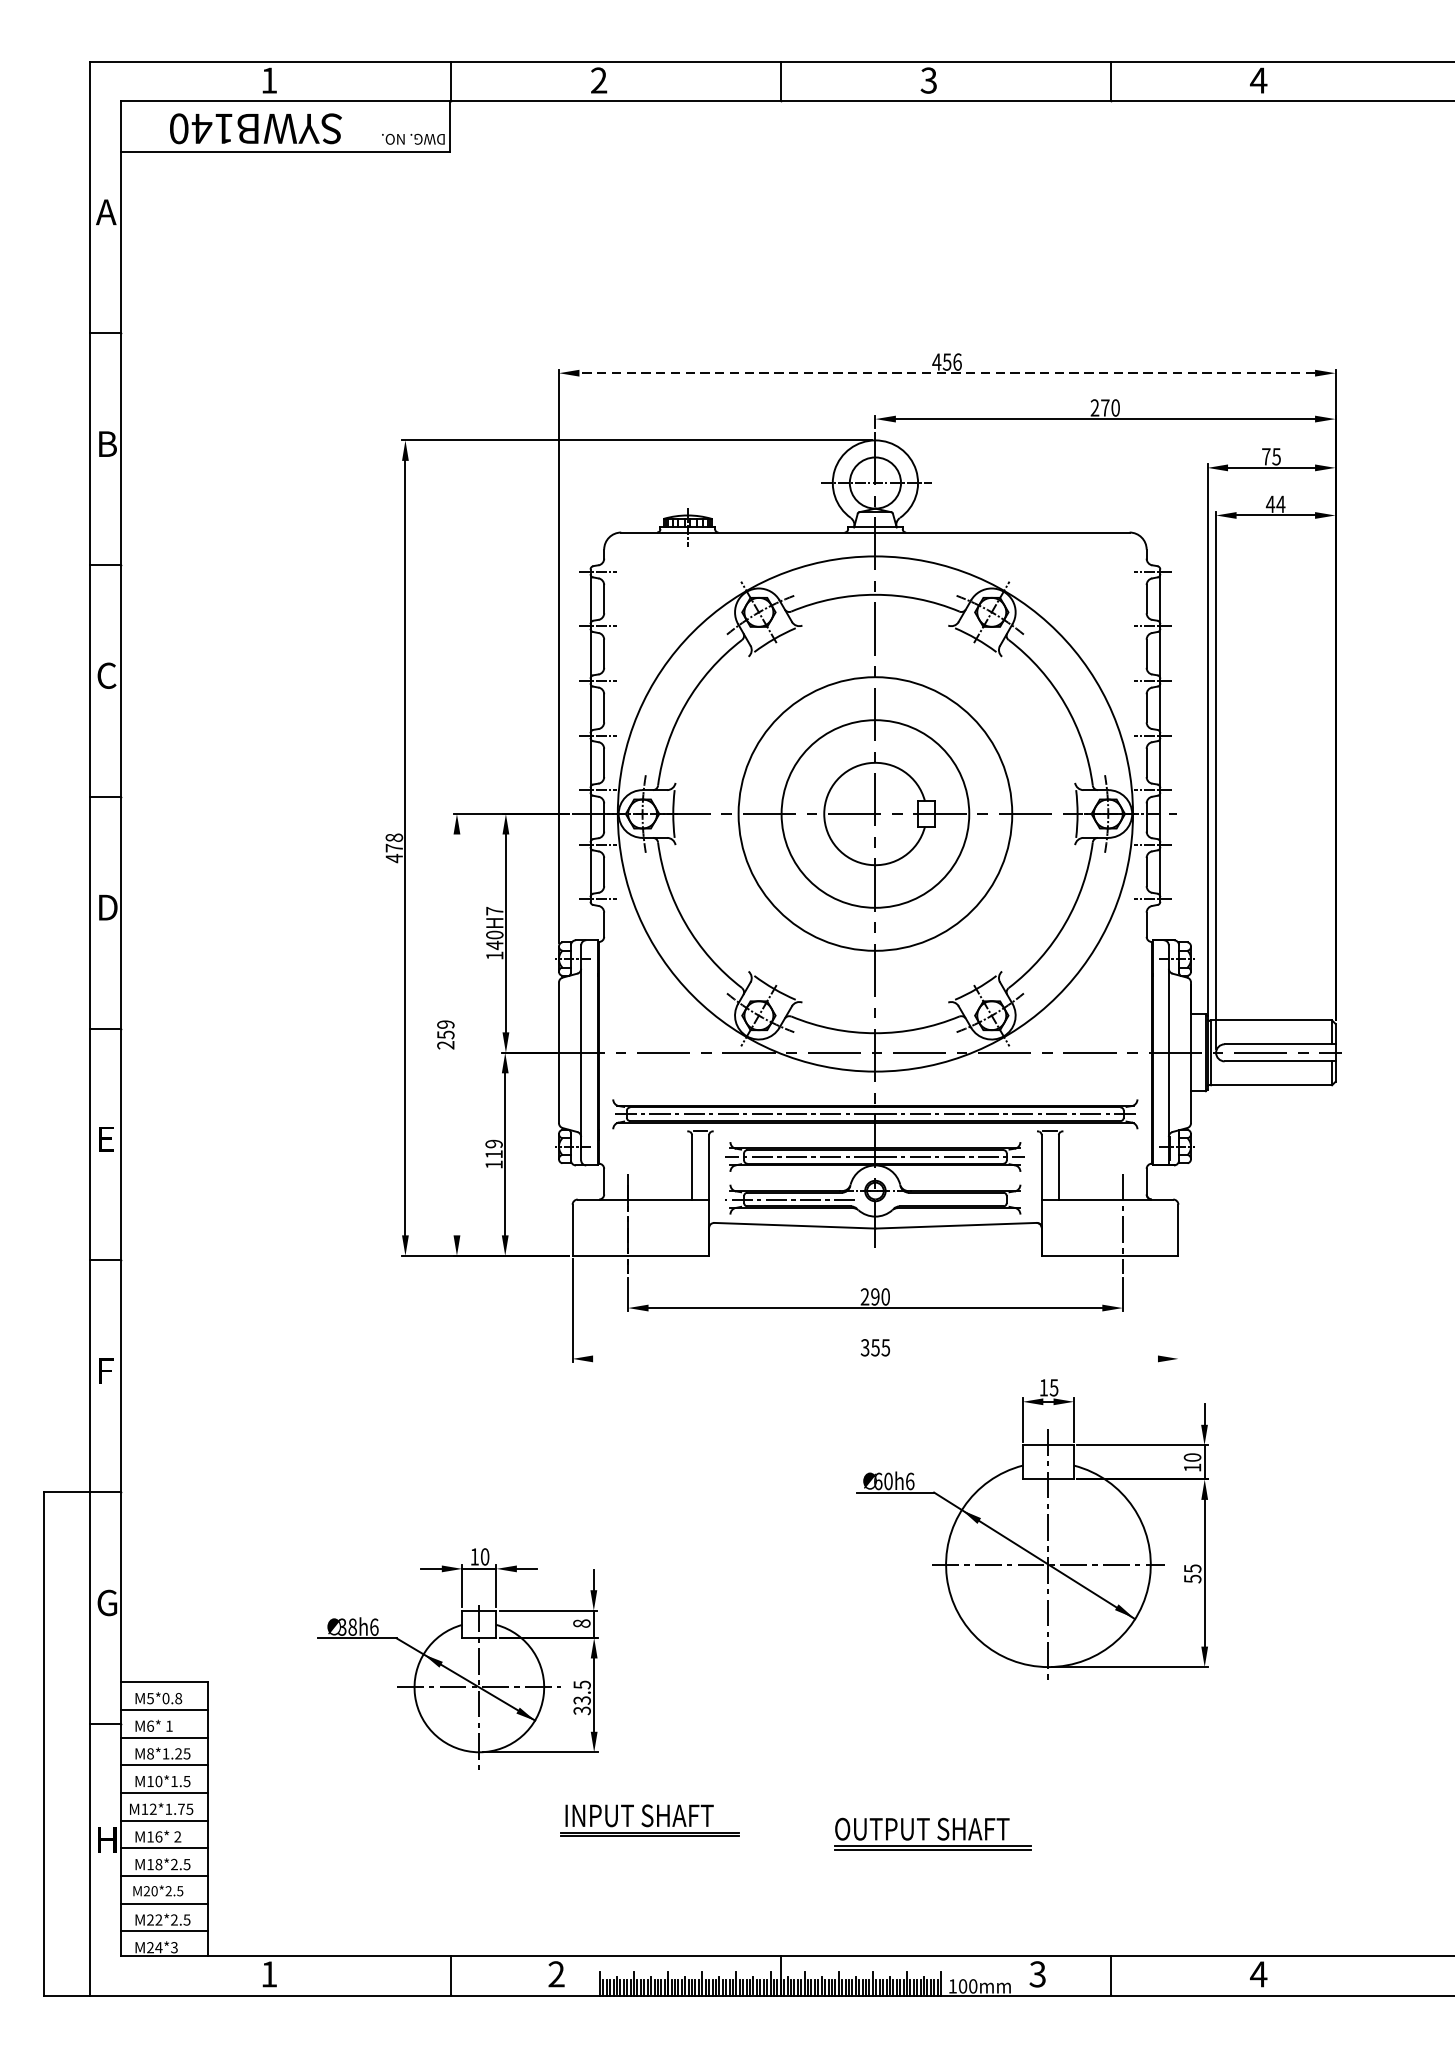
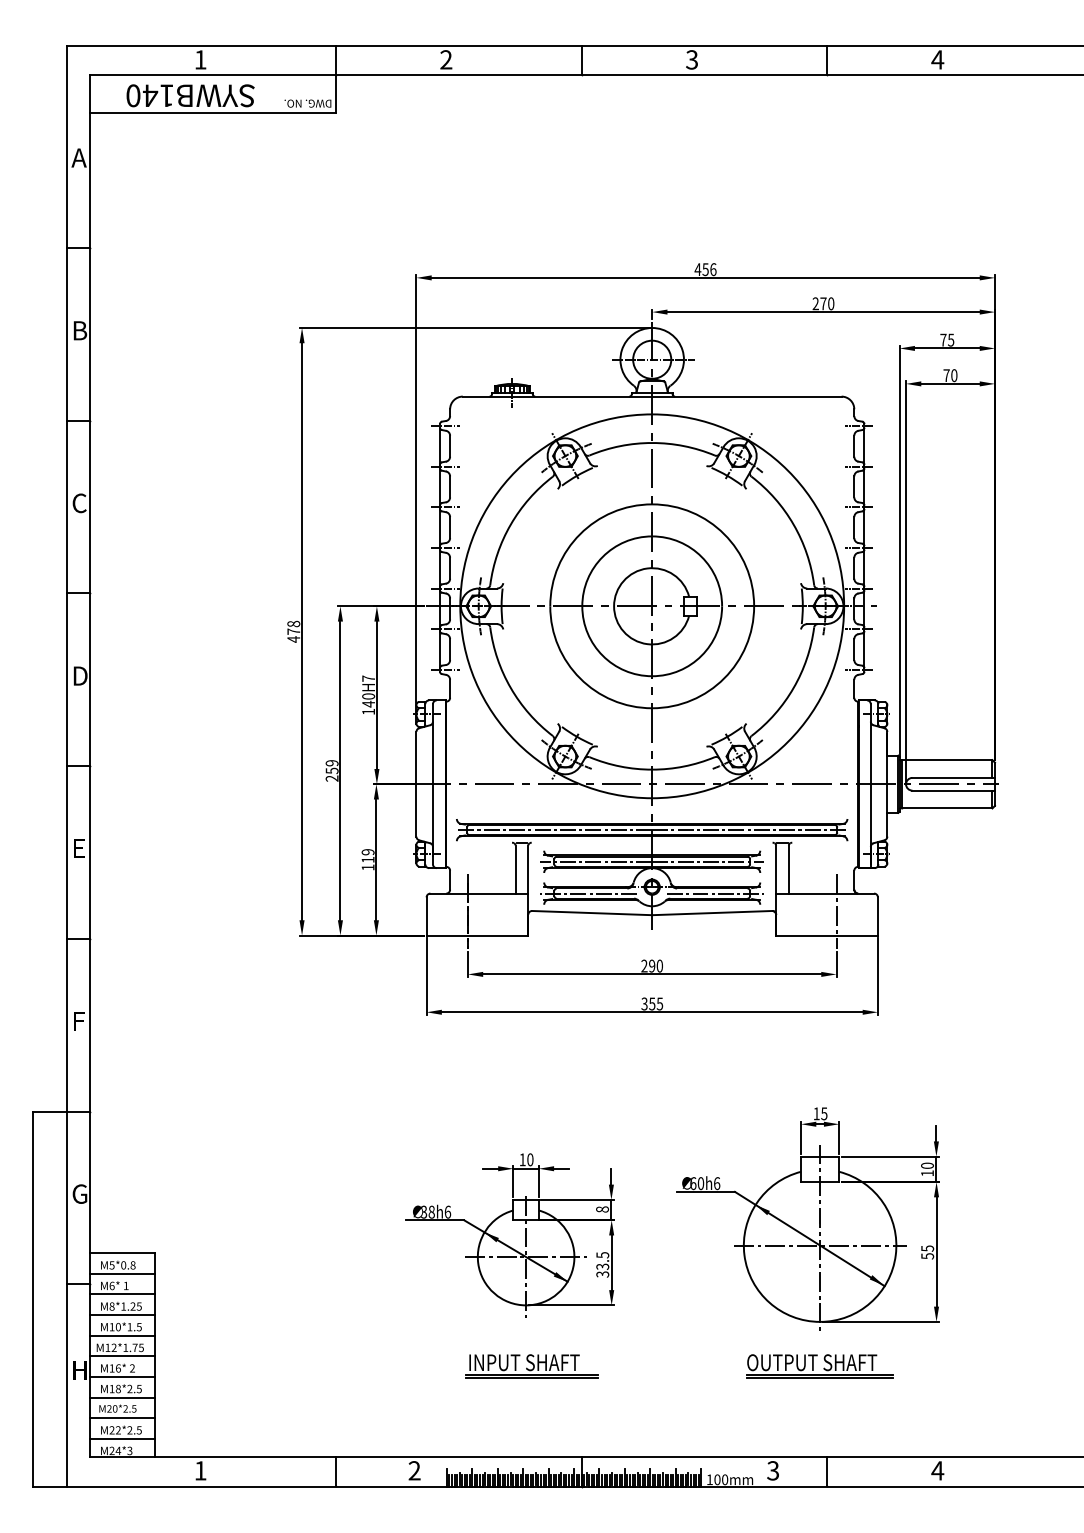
line: (946, 372) -> (705, 277), dashed -> solid
text: (1275, 504) -> (950, 375), 44 -> 70
line: (457, 1034) -> (340, 770), added
line: (960, 1199) -> (715, 893), added
line: (1177, 1310) -> (877, 976), added
line: (874, 1359) -> (651, 1012), added
part: (1031, 1528) -> (807, 1218), moved
part: (457, 1658) -> (509, 1235), moved
part: (648, 1820) -> (531, 1366), moved
part: (932, 1834) -> (819, 1366), moved

